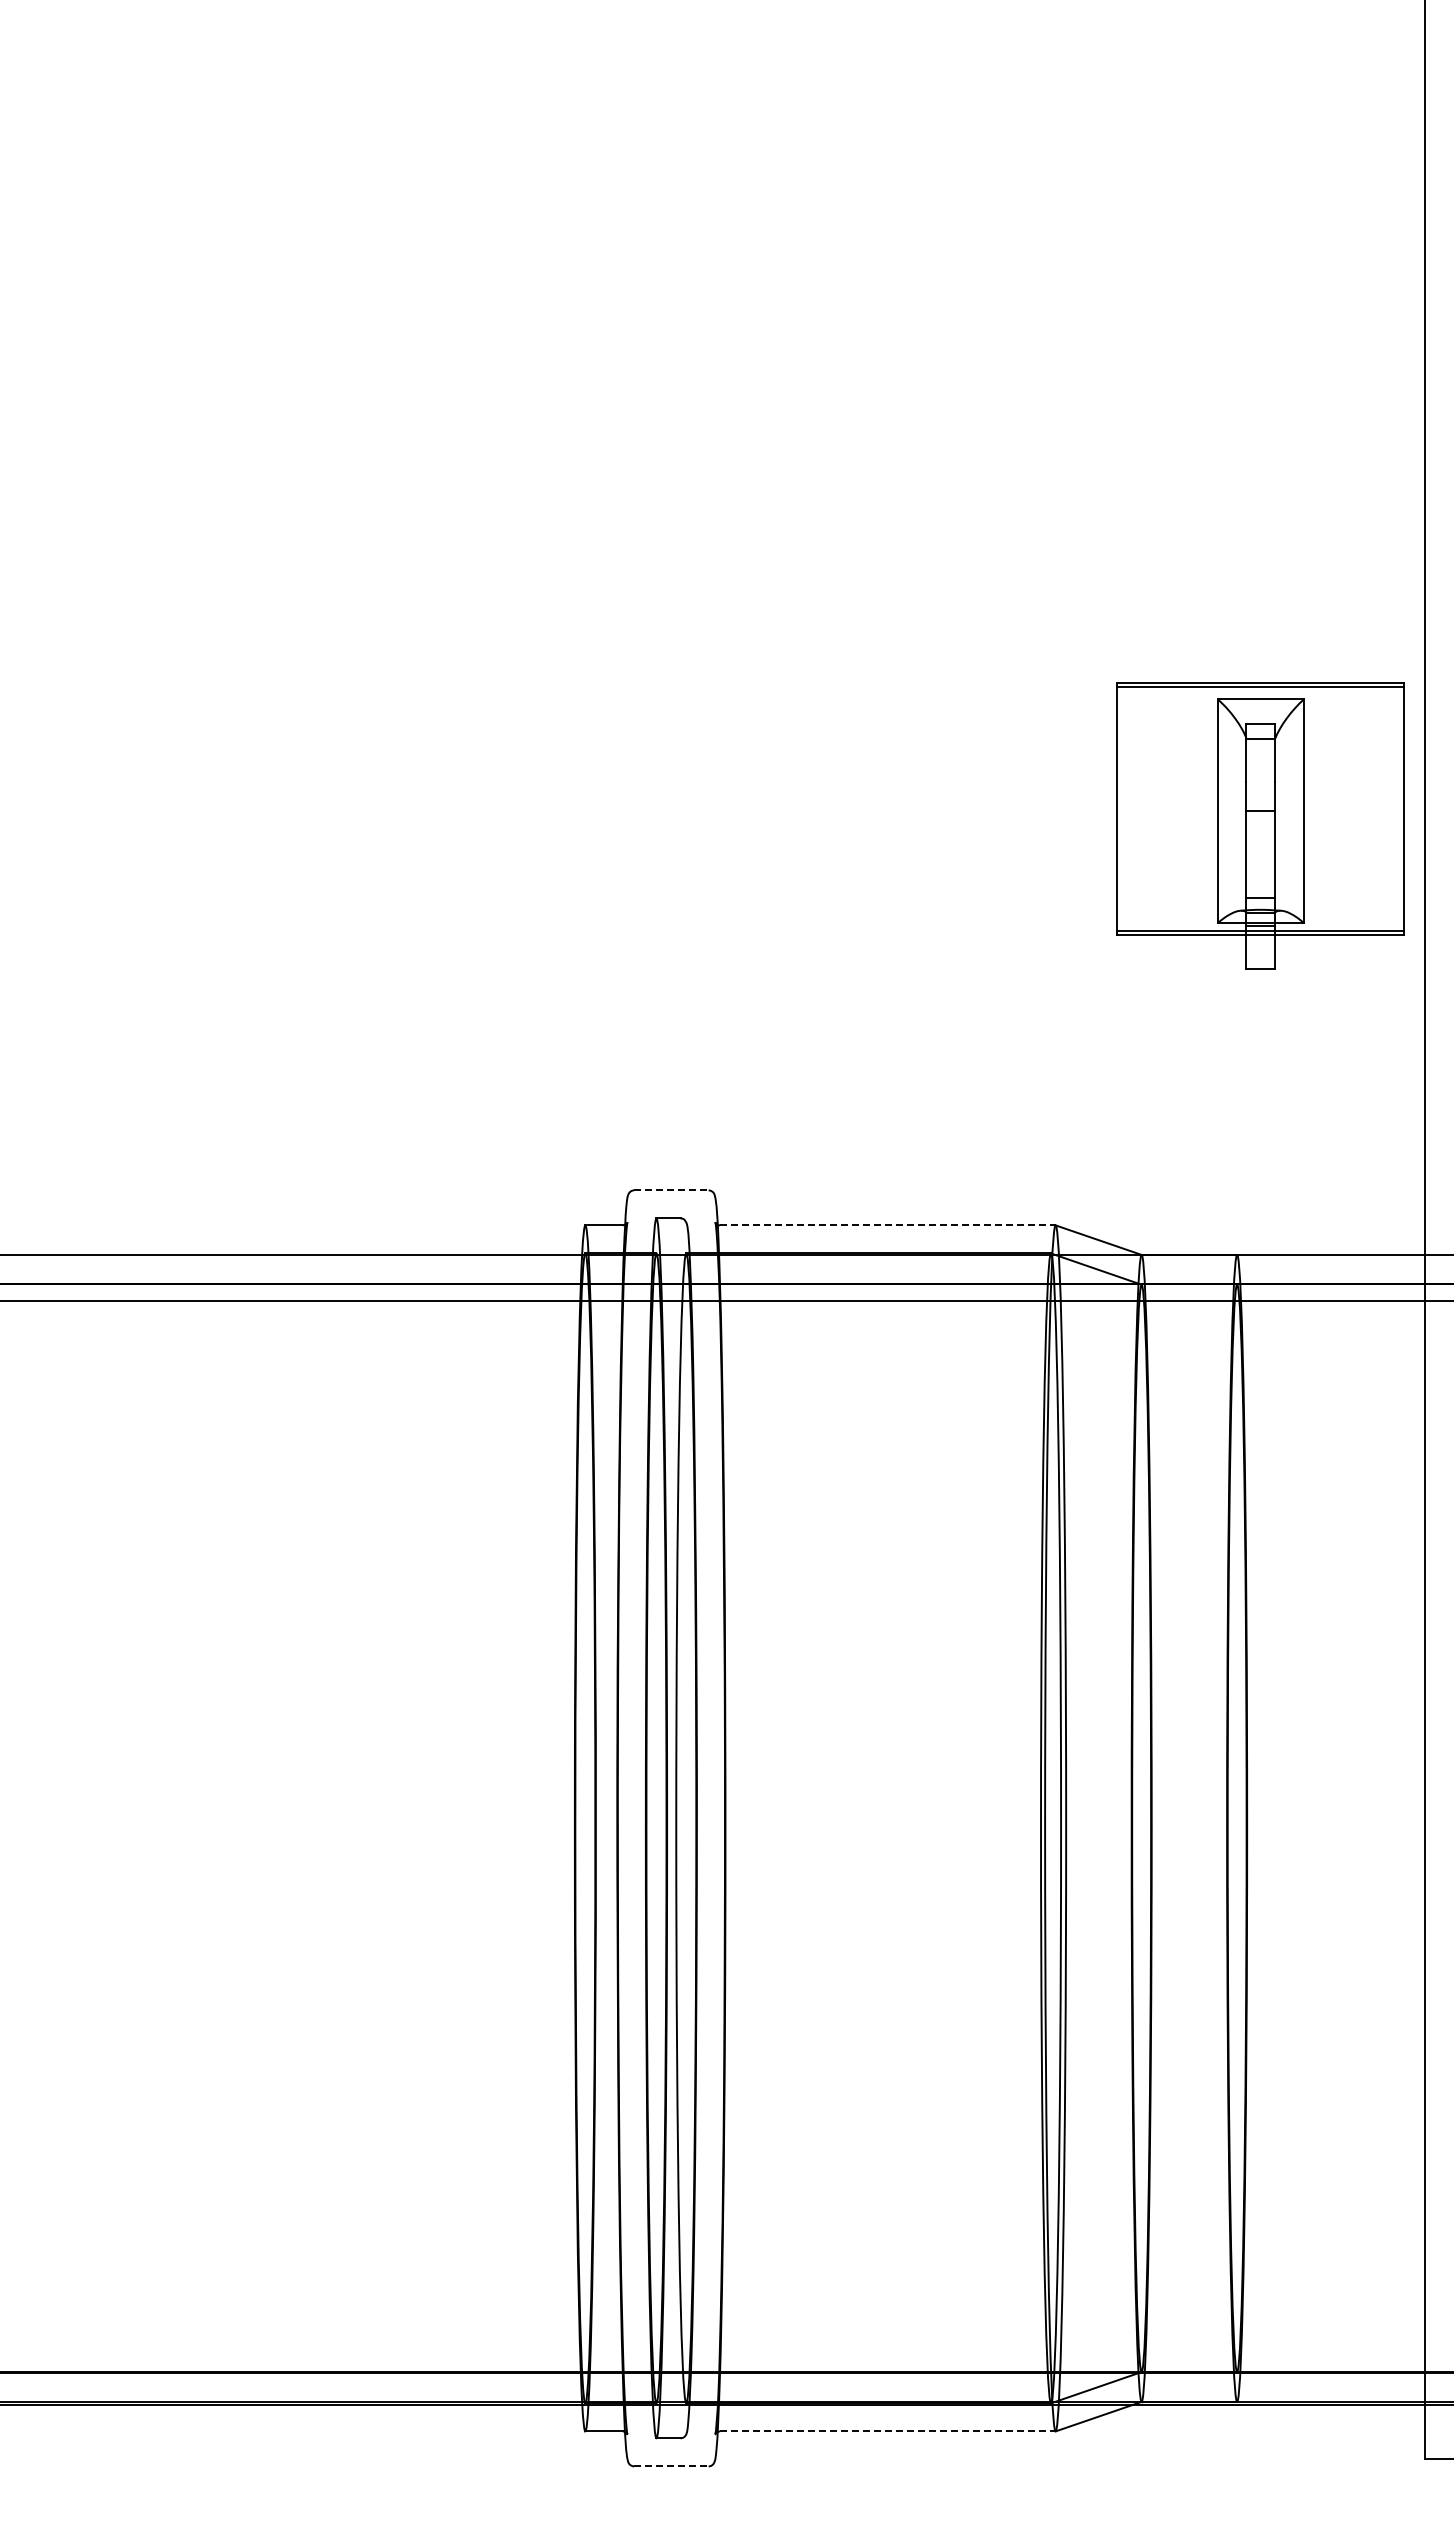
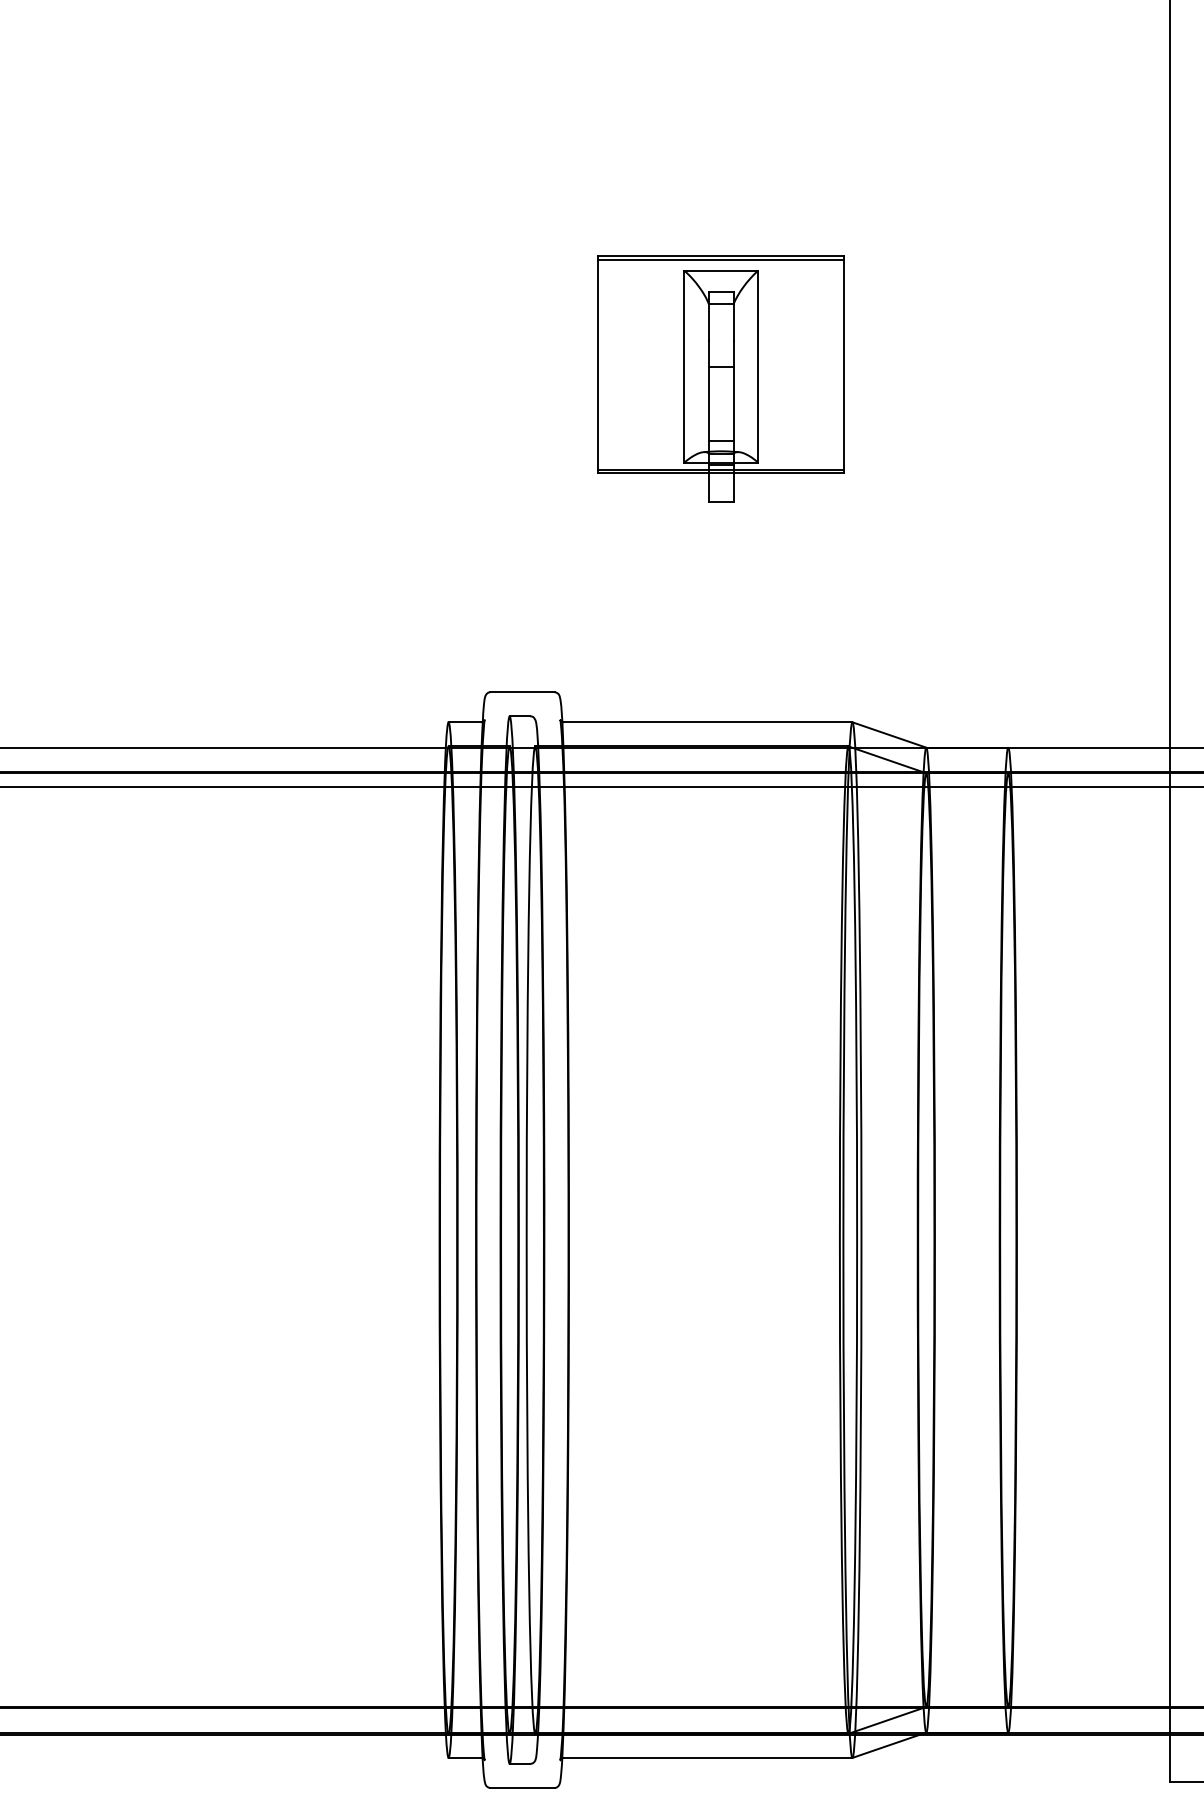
part: (1260, 825) -> (720, 378), moved
line: (671, 1190) -> (522, 692), dashed -> solid
line: (887, 1225) -> (708, 722), dashed -> solid
line: (887, 2431) -> (708, 1758), dashed -> solid
line: (671, 2466) -> (522, 1788), dashed -> solid

